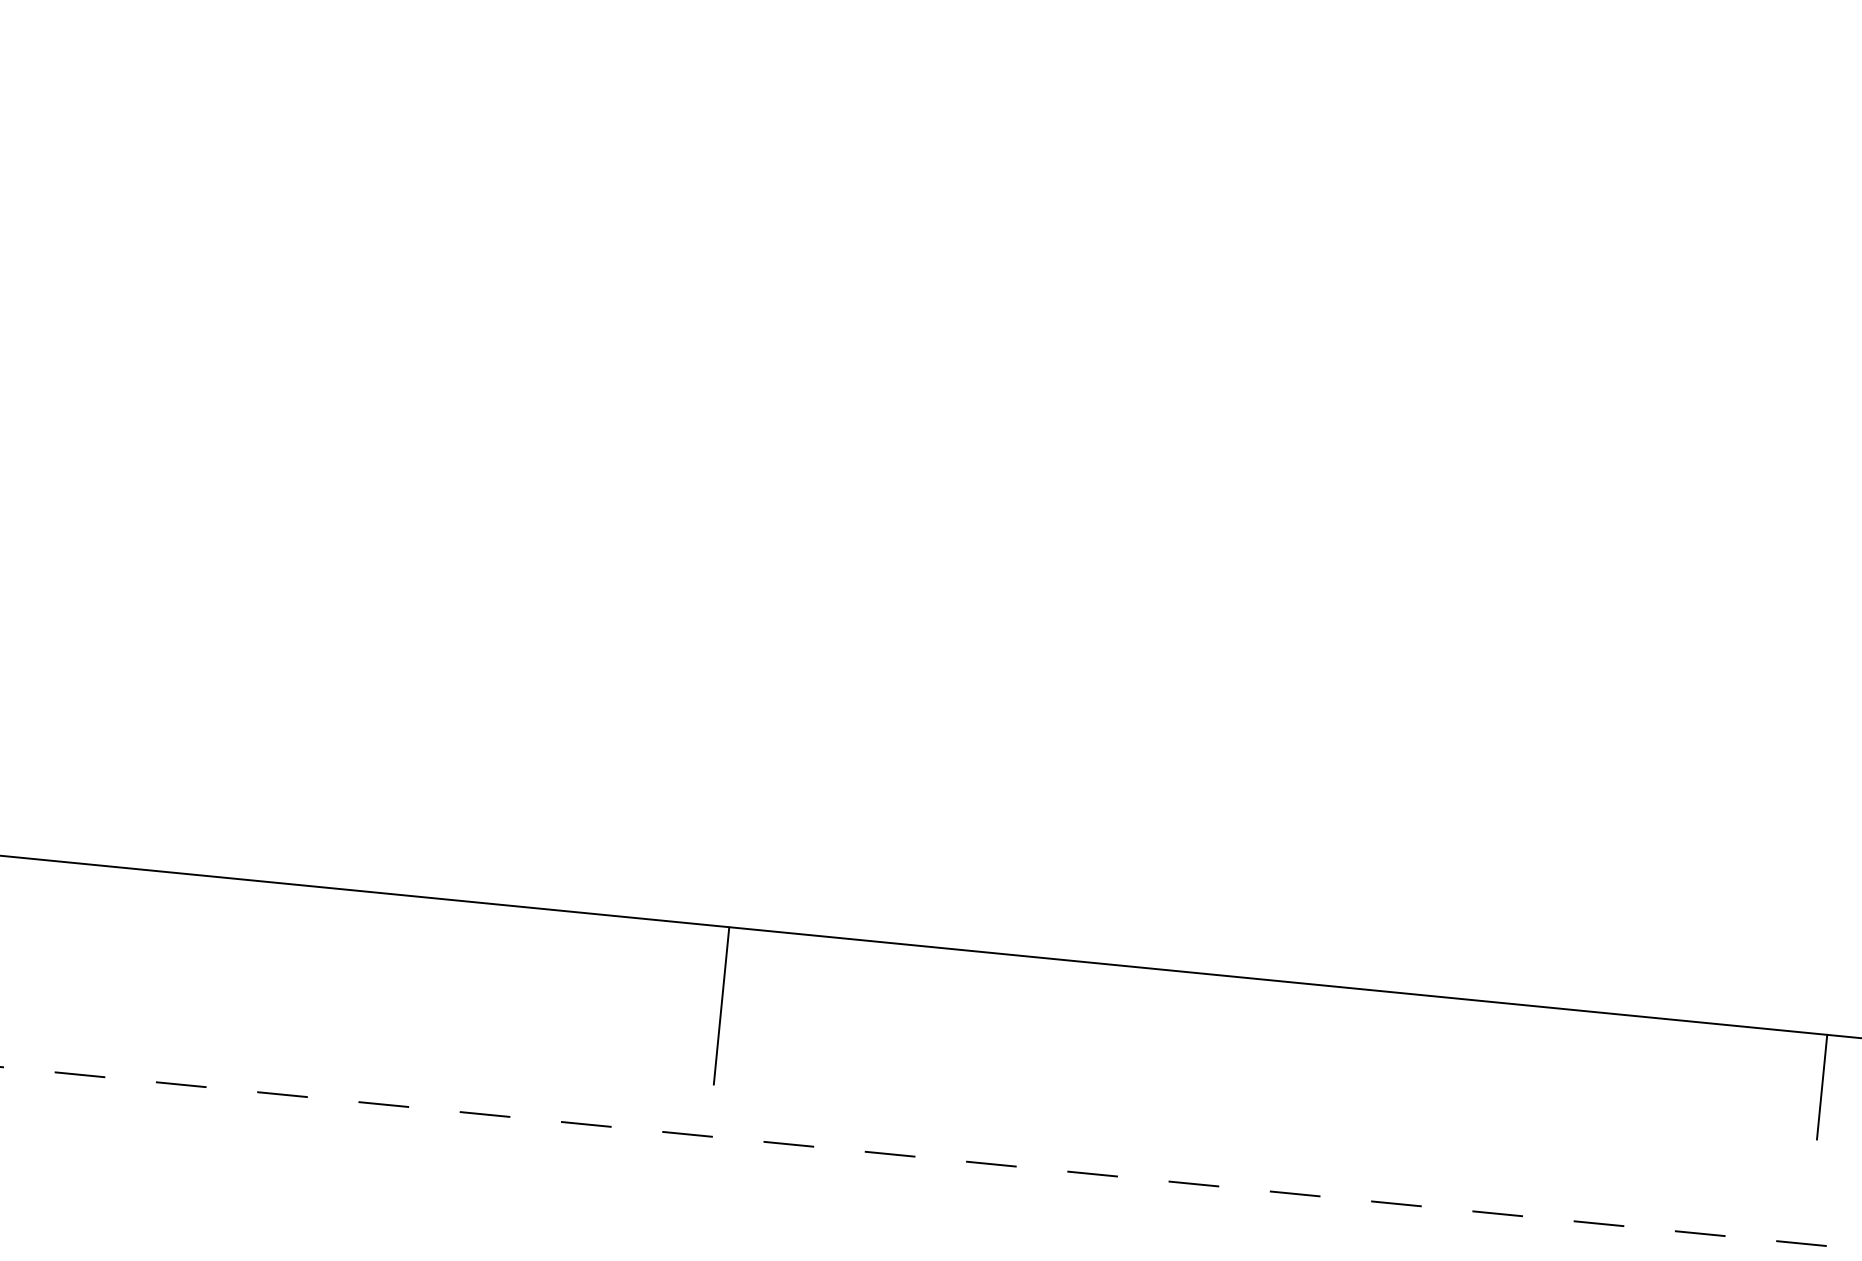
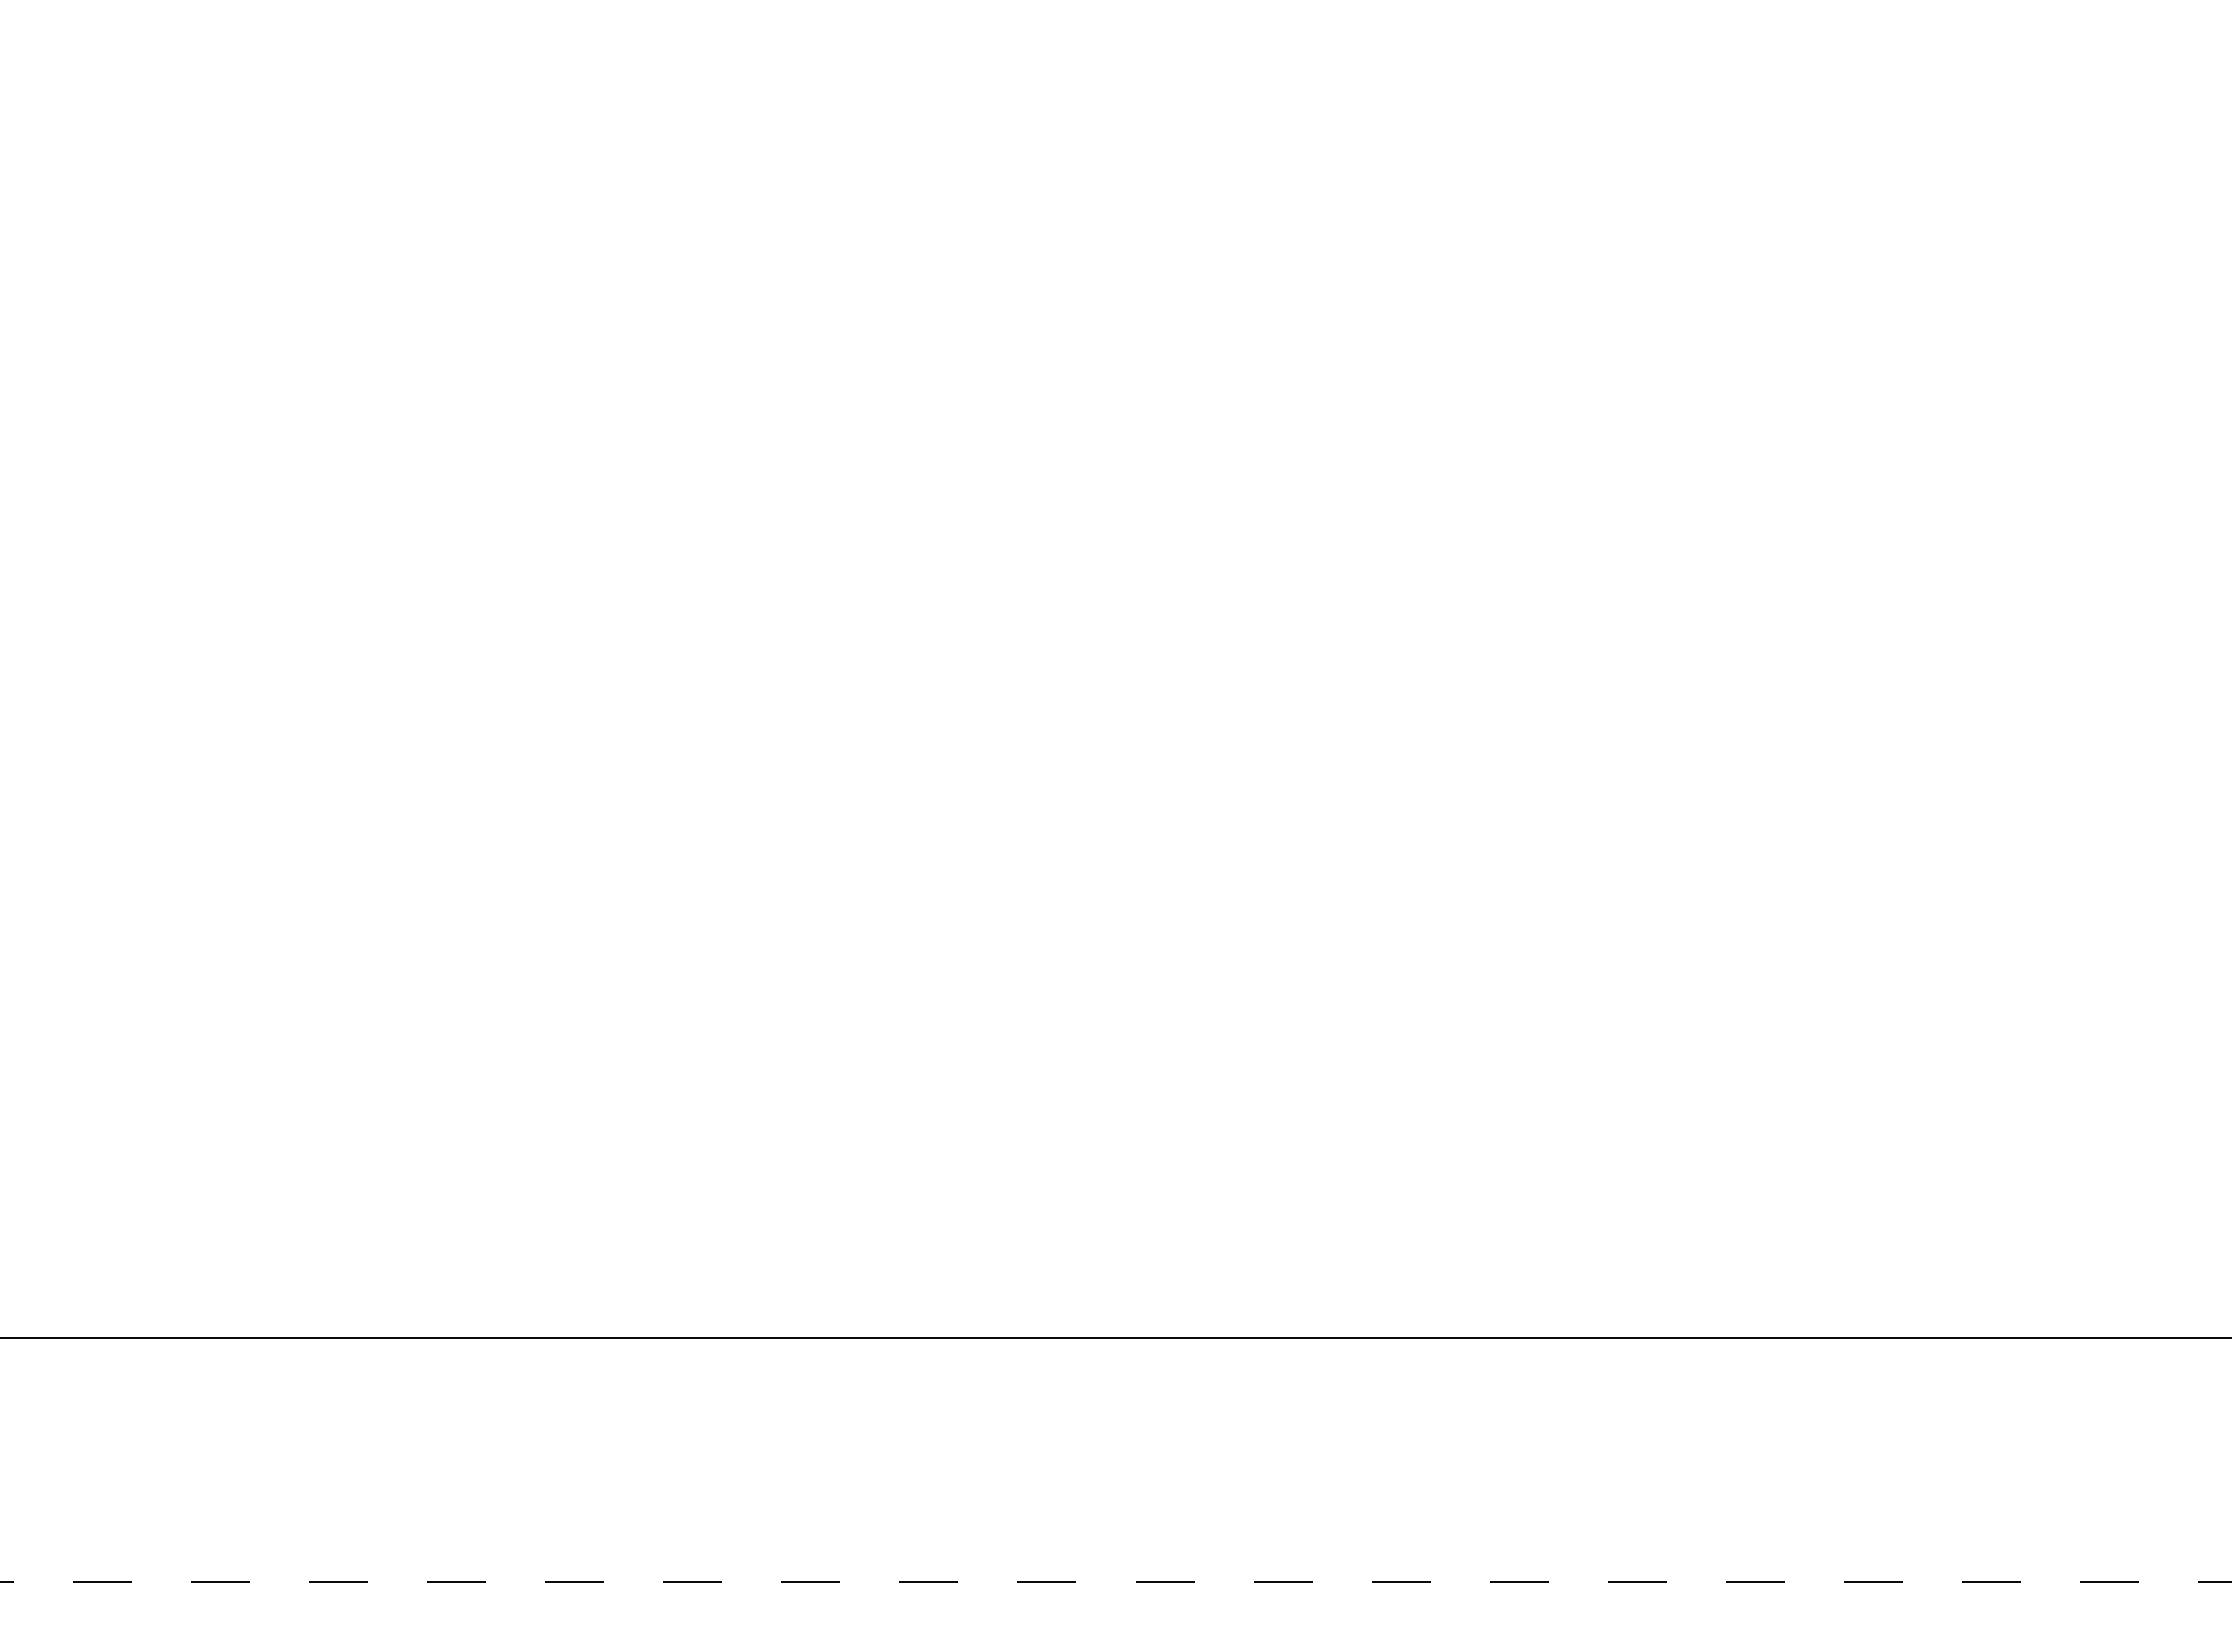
line: (721, 1005) -> (717, 1429), removed
line: (1821, 1087) -> (1997, 1399), removed

